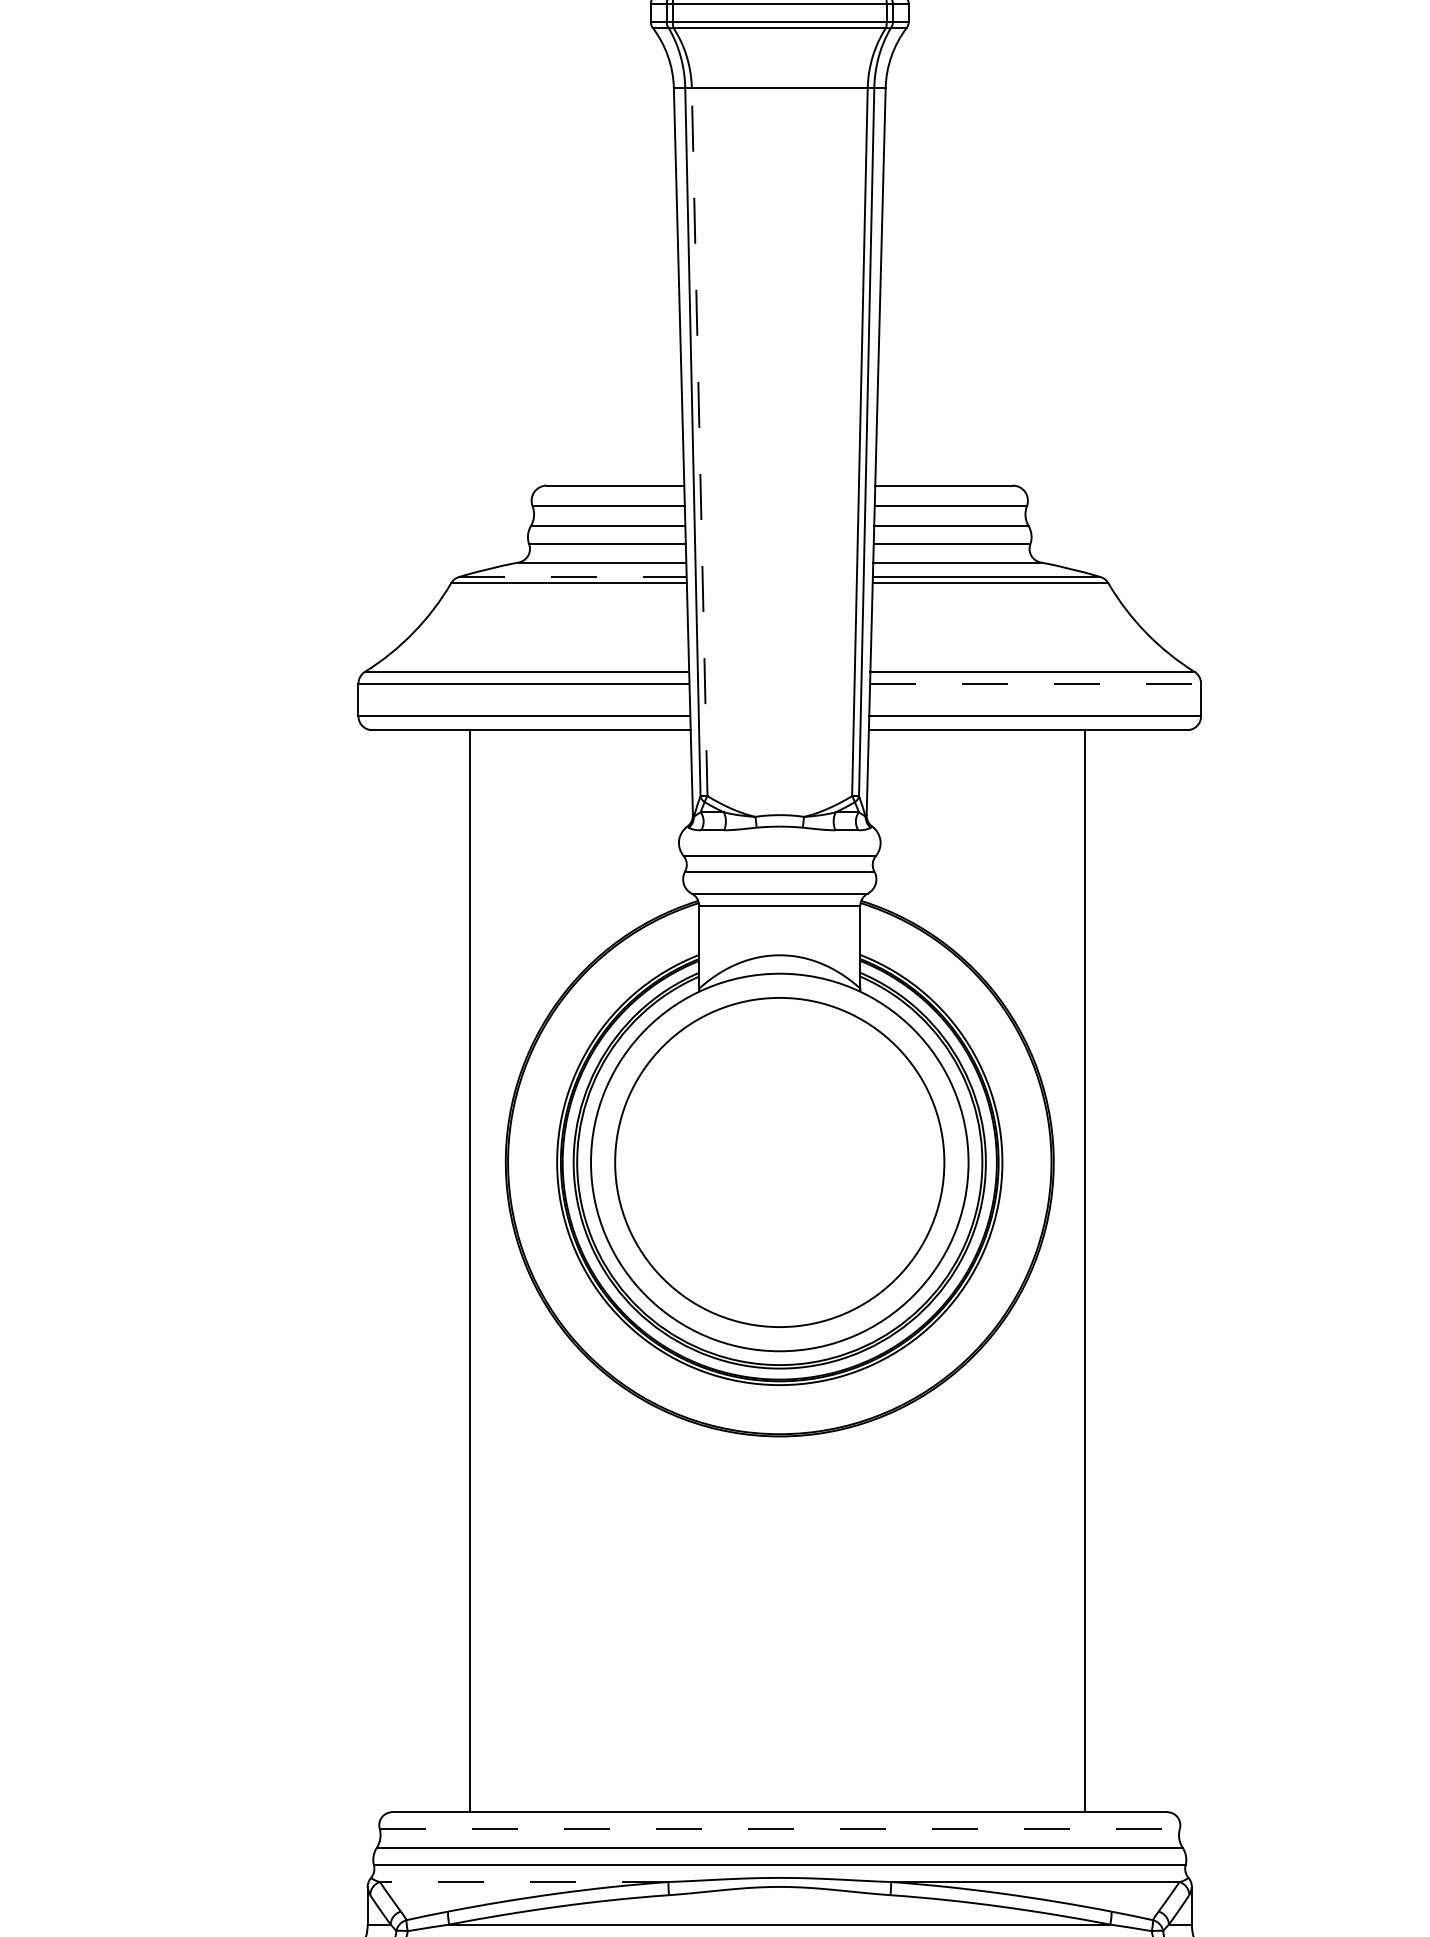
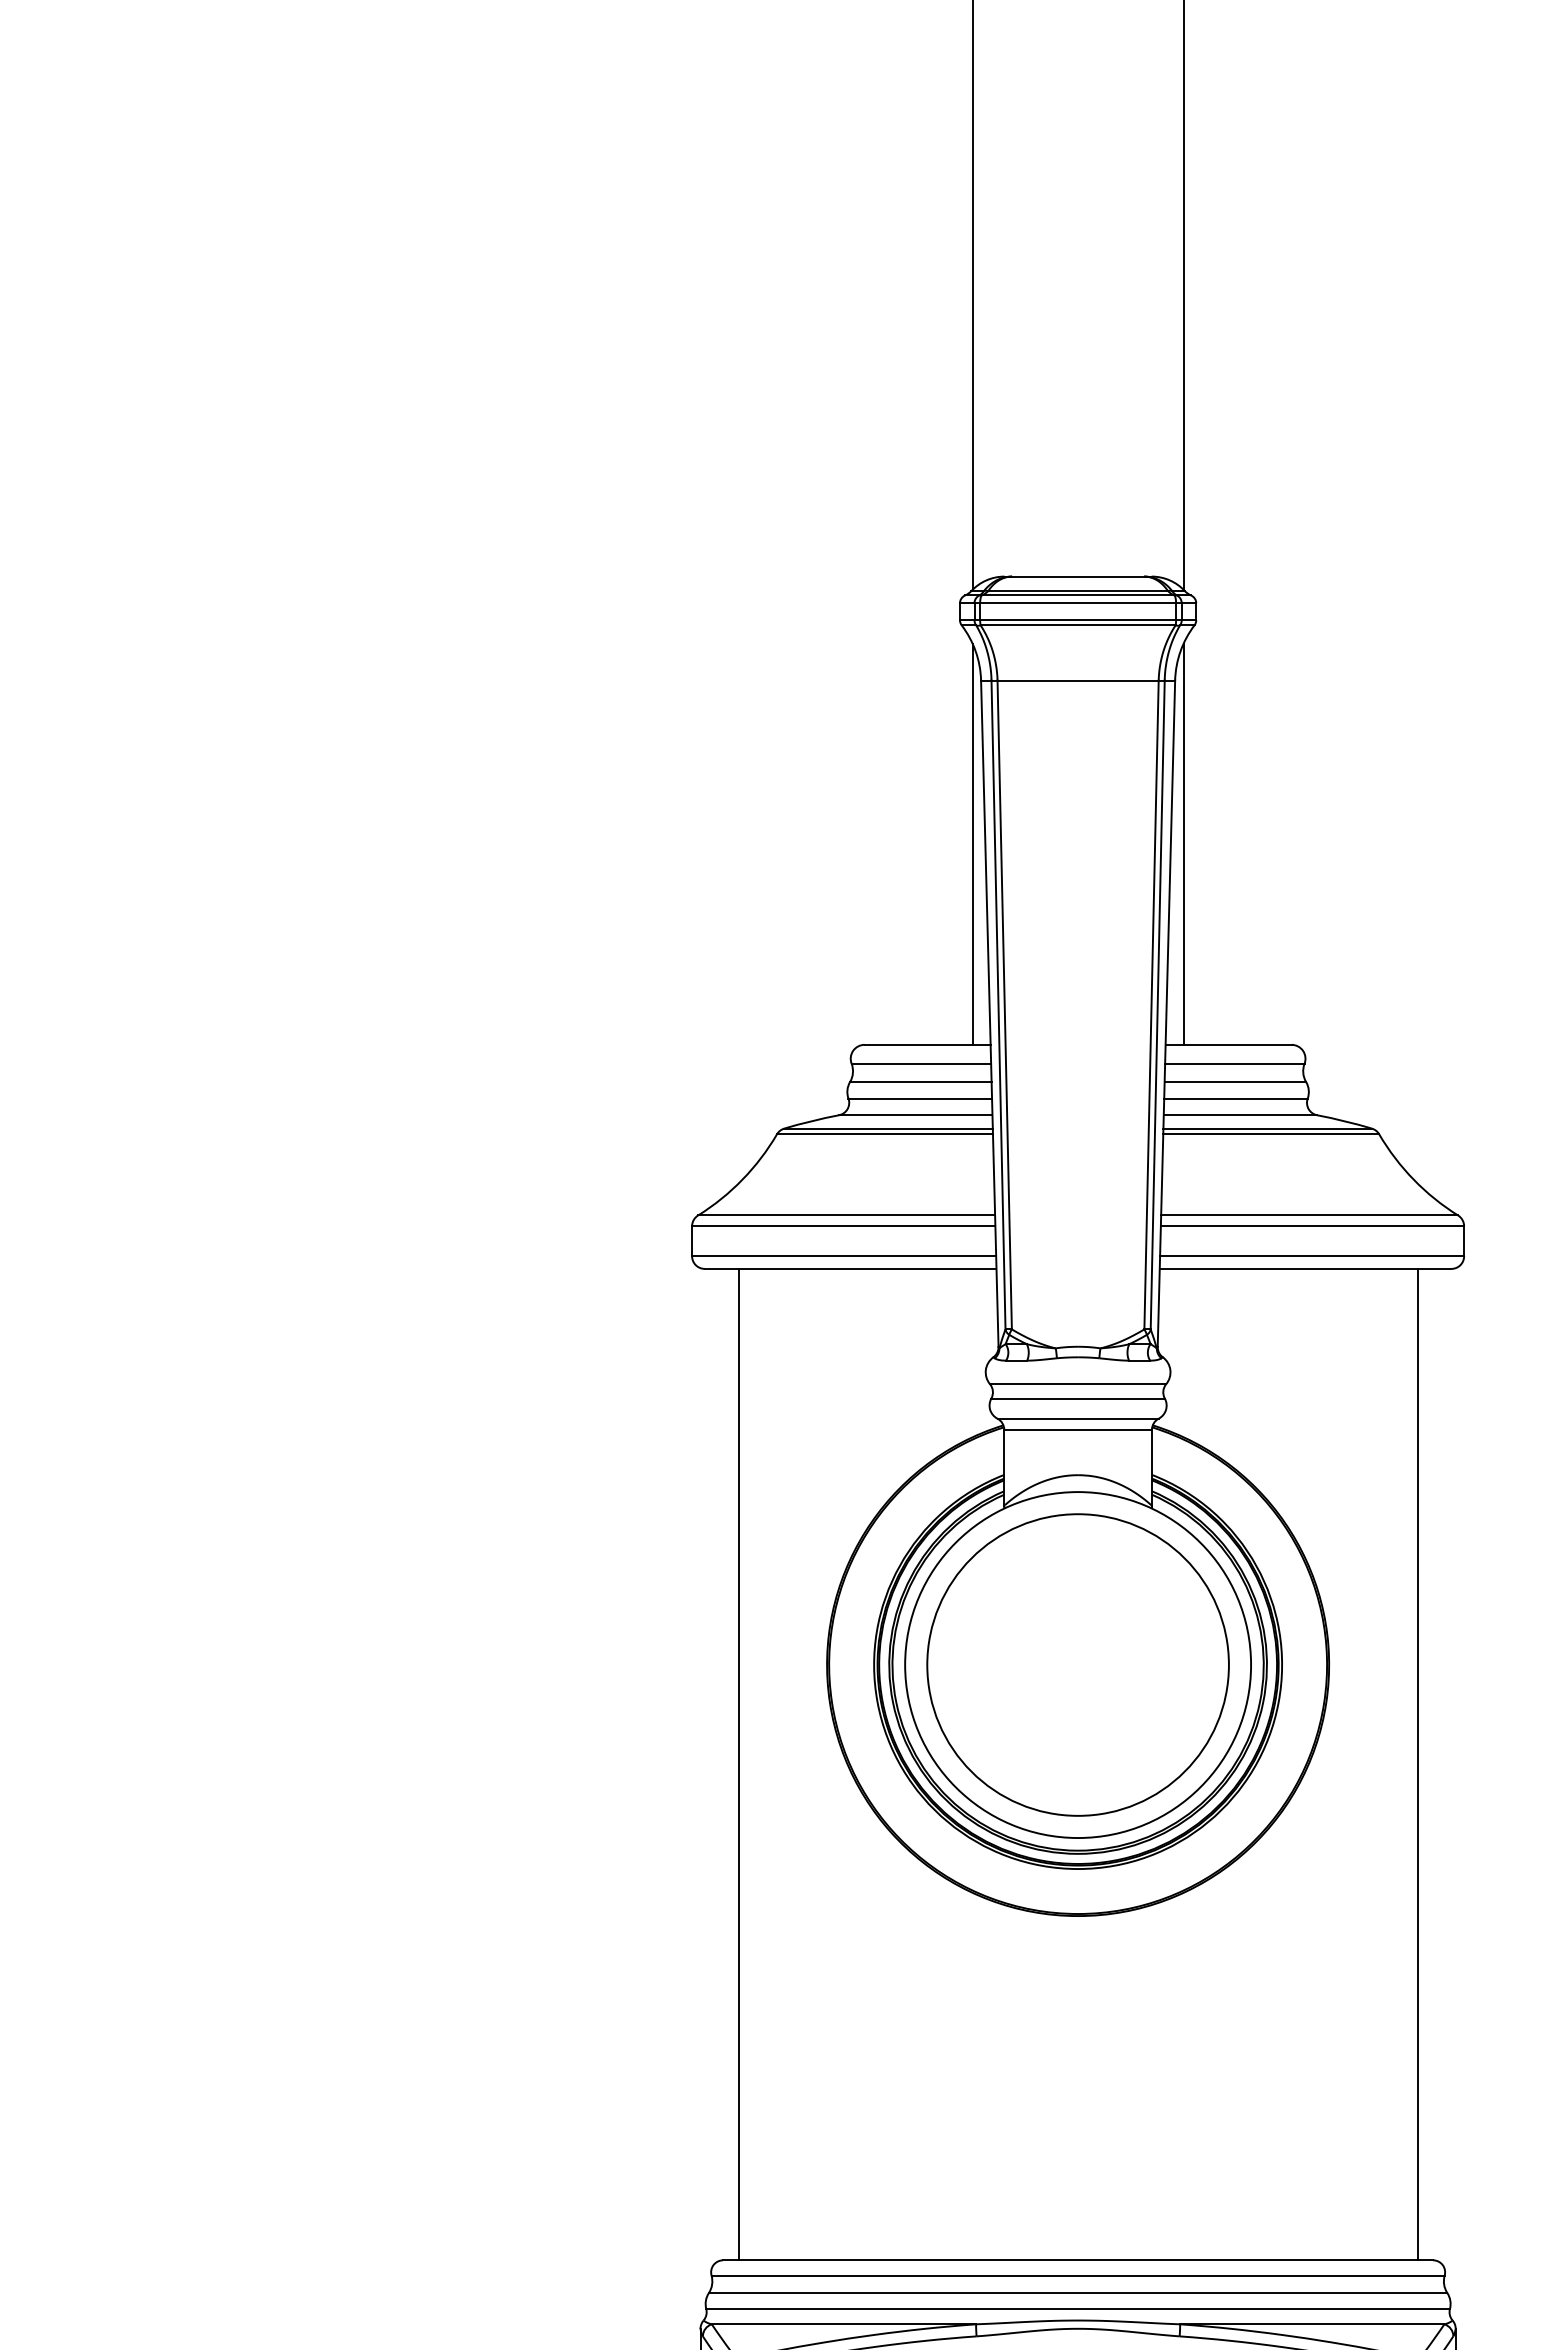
line: (664, 265) -> (972, 843), added
line: (894, 265) -> (1183, 843), added
line: (699, 441) -> (1004, 1004), dashed -> solid
line: (573, 576) -> (889, 1128), dashed -> solid
line: (1035, 683) -> (1312, 1226), dashed -> solid
line: (470, 1271) -> (738, 1764), moved
line: (1084, 1271) -> (1417, 1764), moved
line: (780, 1828) -> (1078, 2275), dashed -> solid
line: (523, 1882) -> (843, 2324), dashed -> solid

